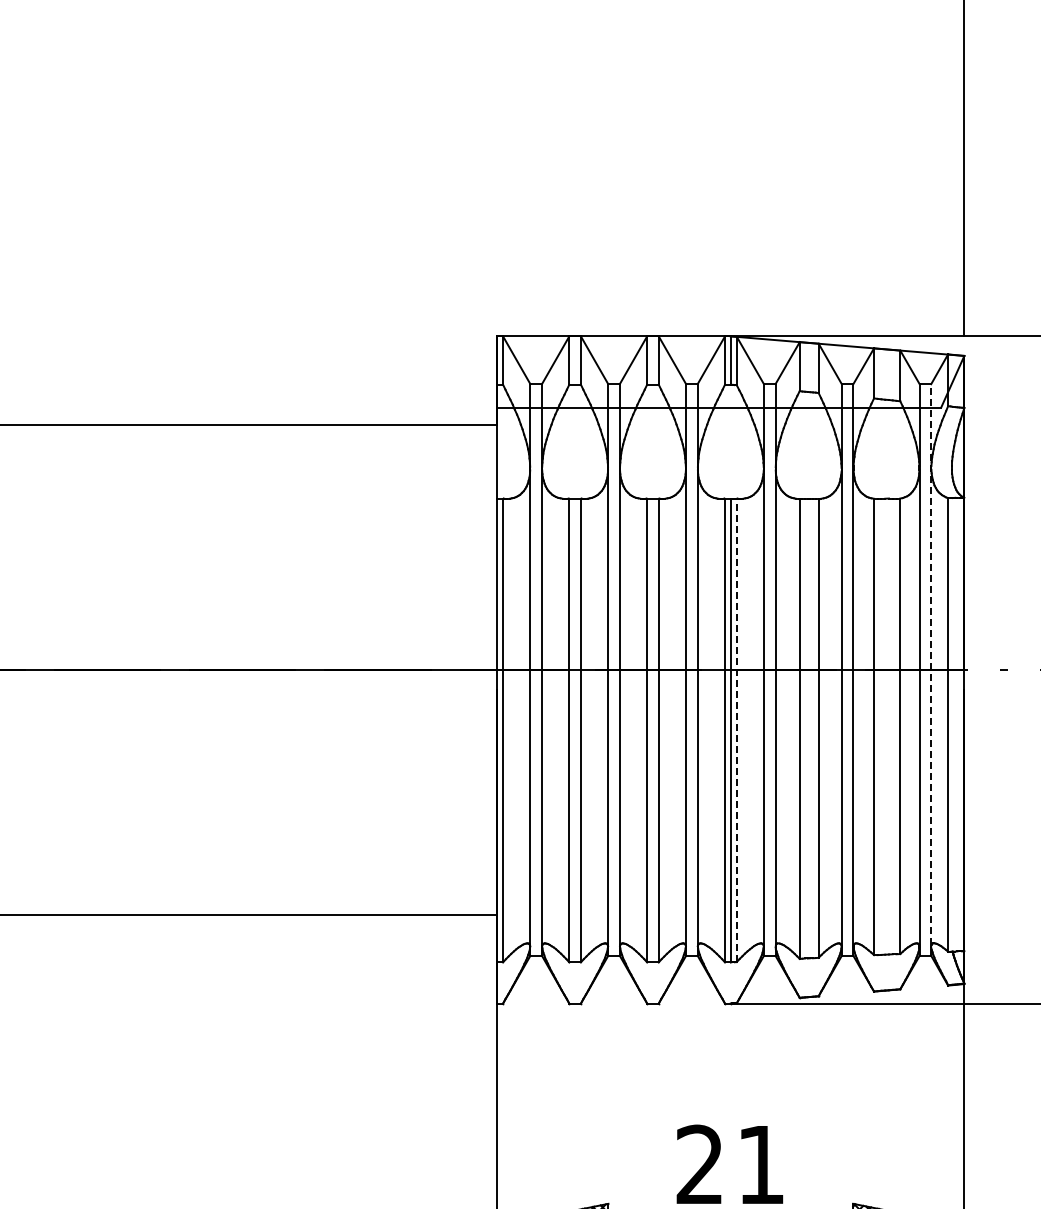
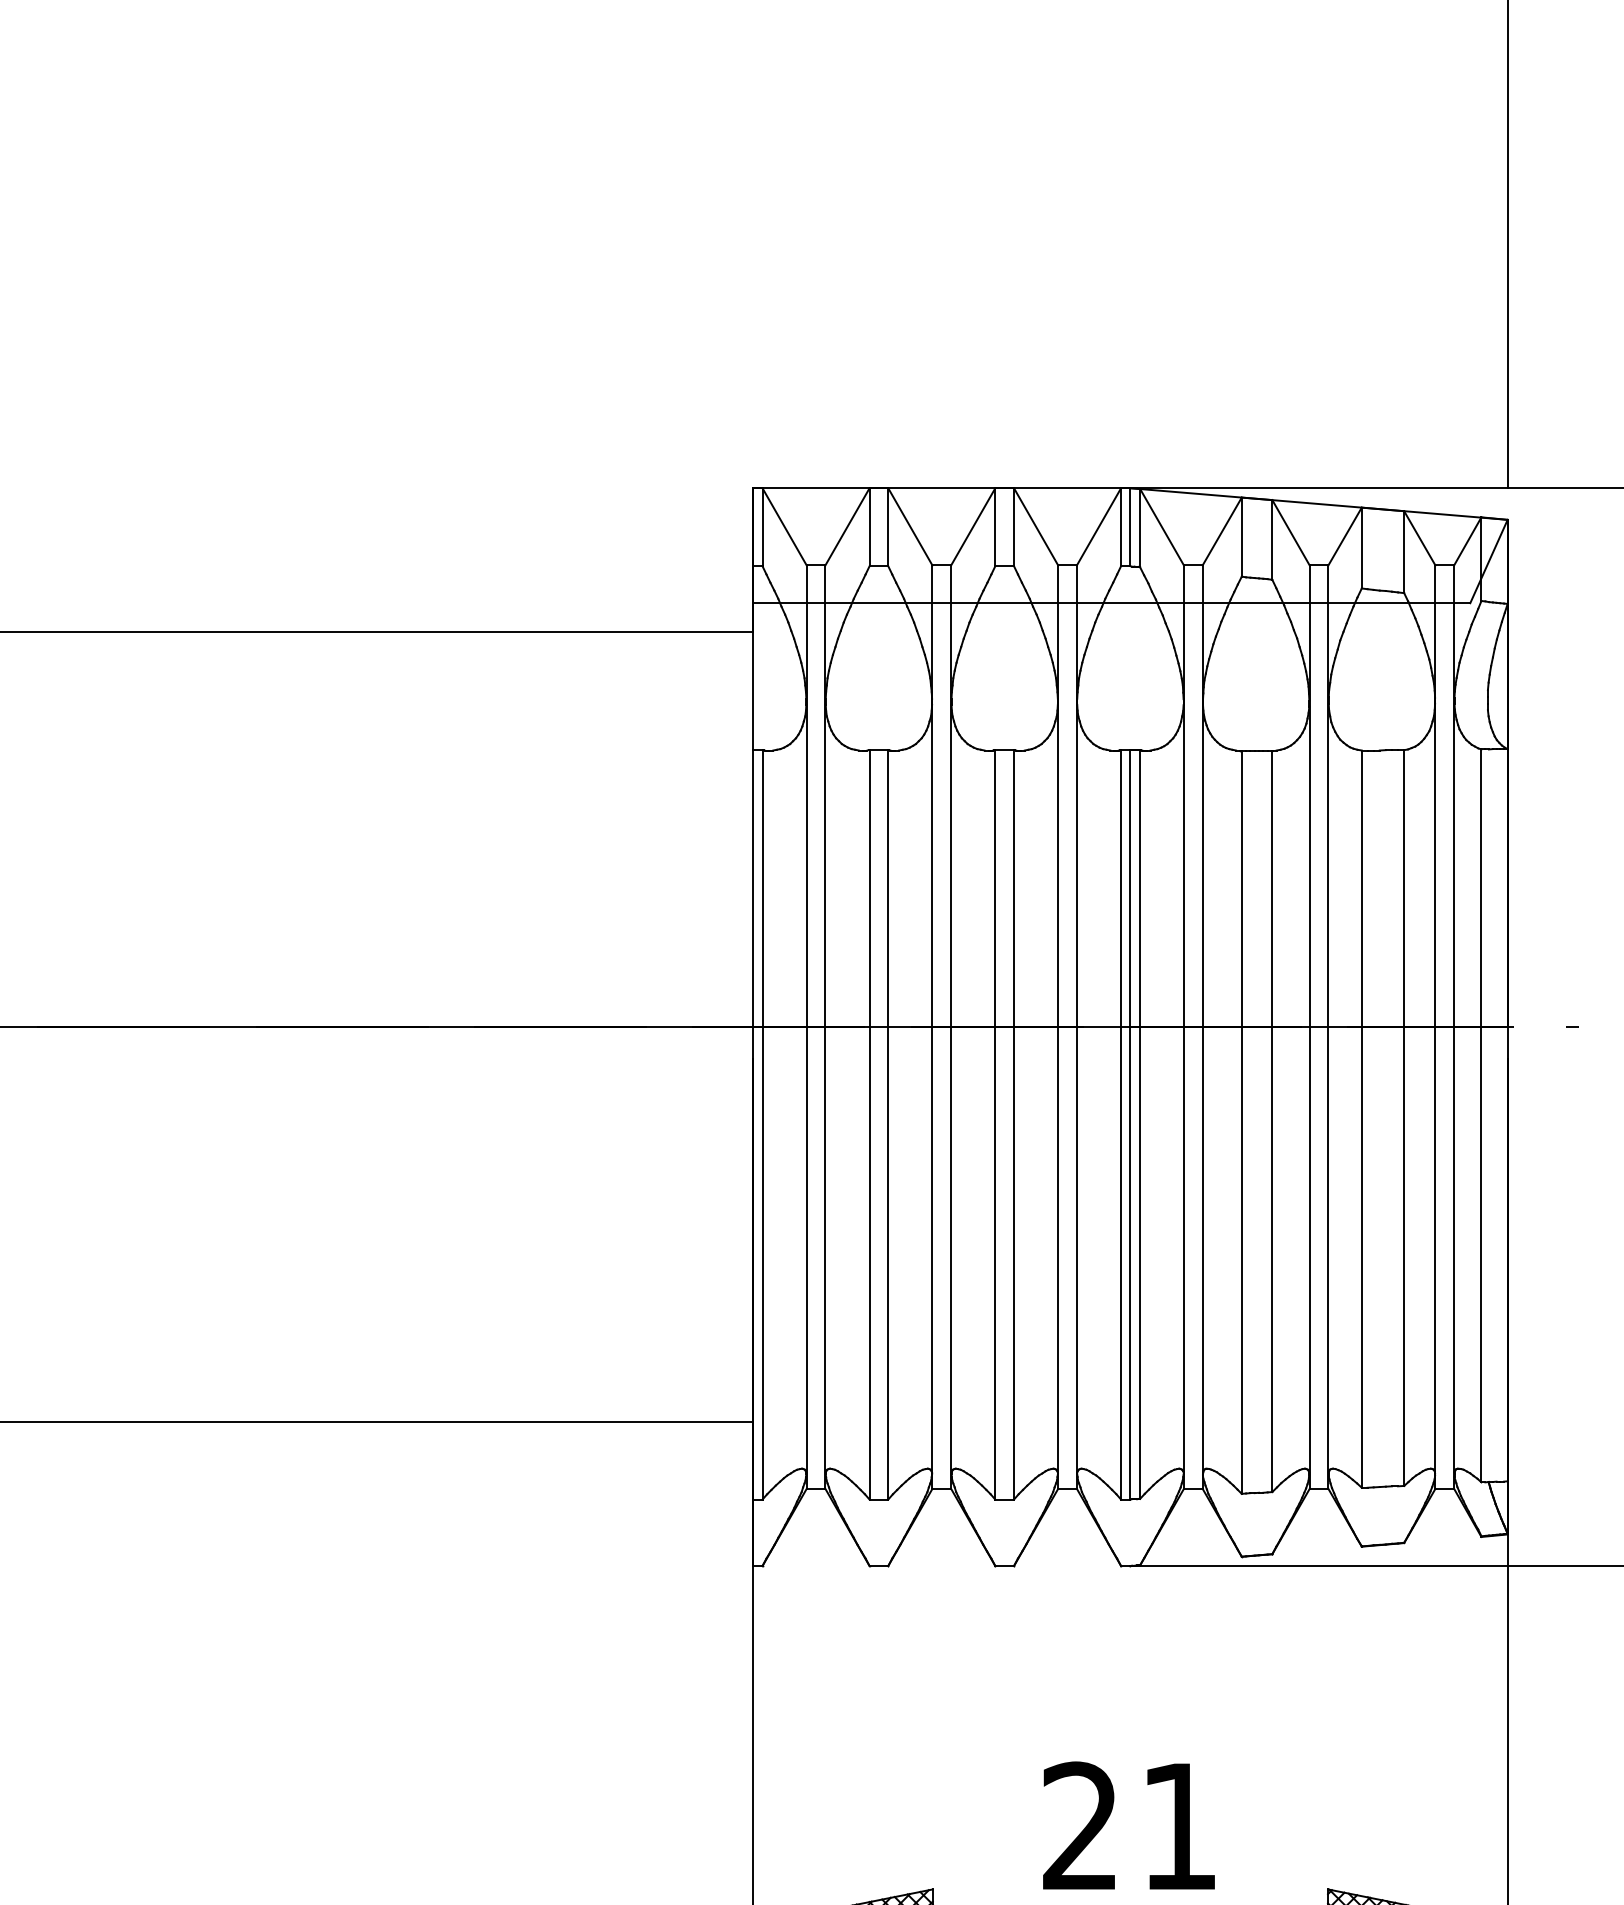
line: (931, 670) -> (1454, 1027), dashed -> solid
line: (736, 730) -> (1139, 1124), dashed -> solid

